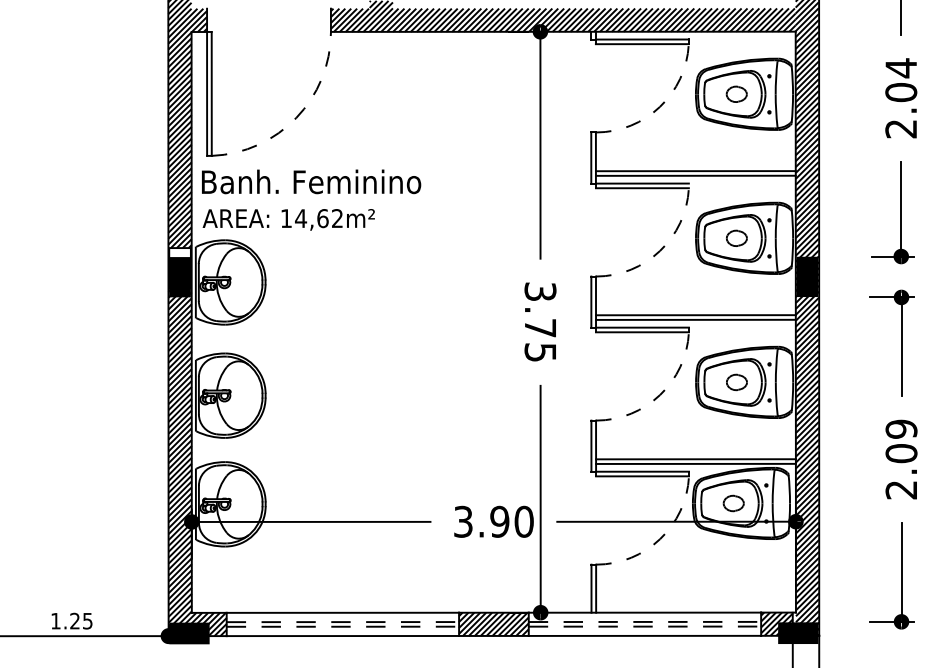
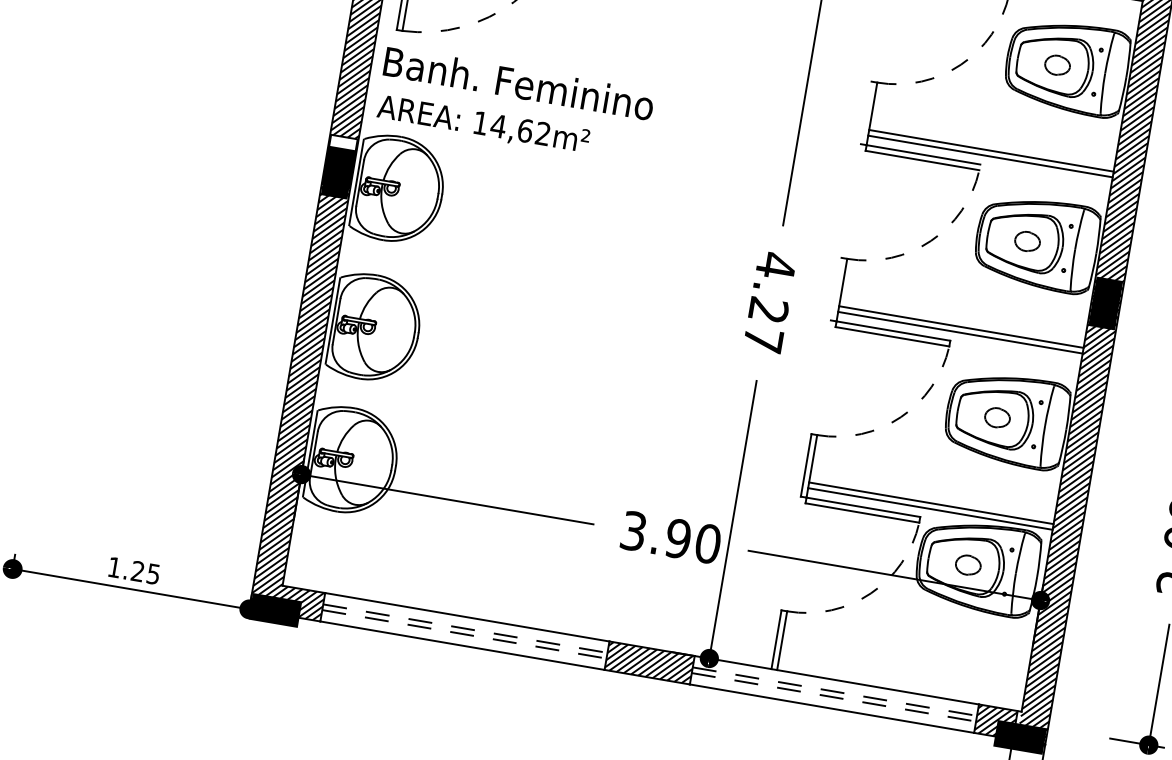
line: (591, 157) -> (866, 112), removed
line: (591, 301) -> (836, 288), removed
text: (540, 321) -> (769, 302), 3.75 -> 4.27

